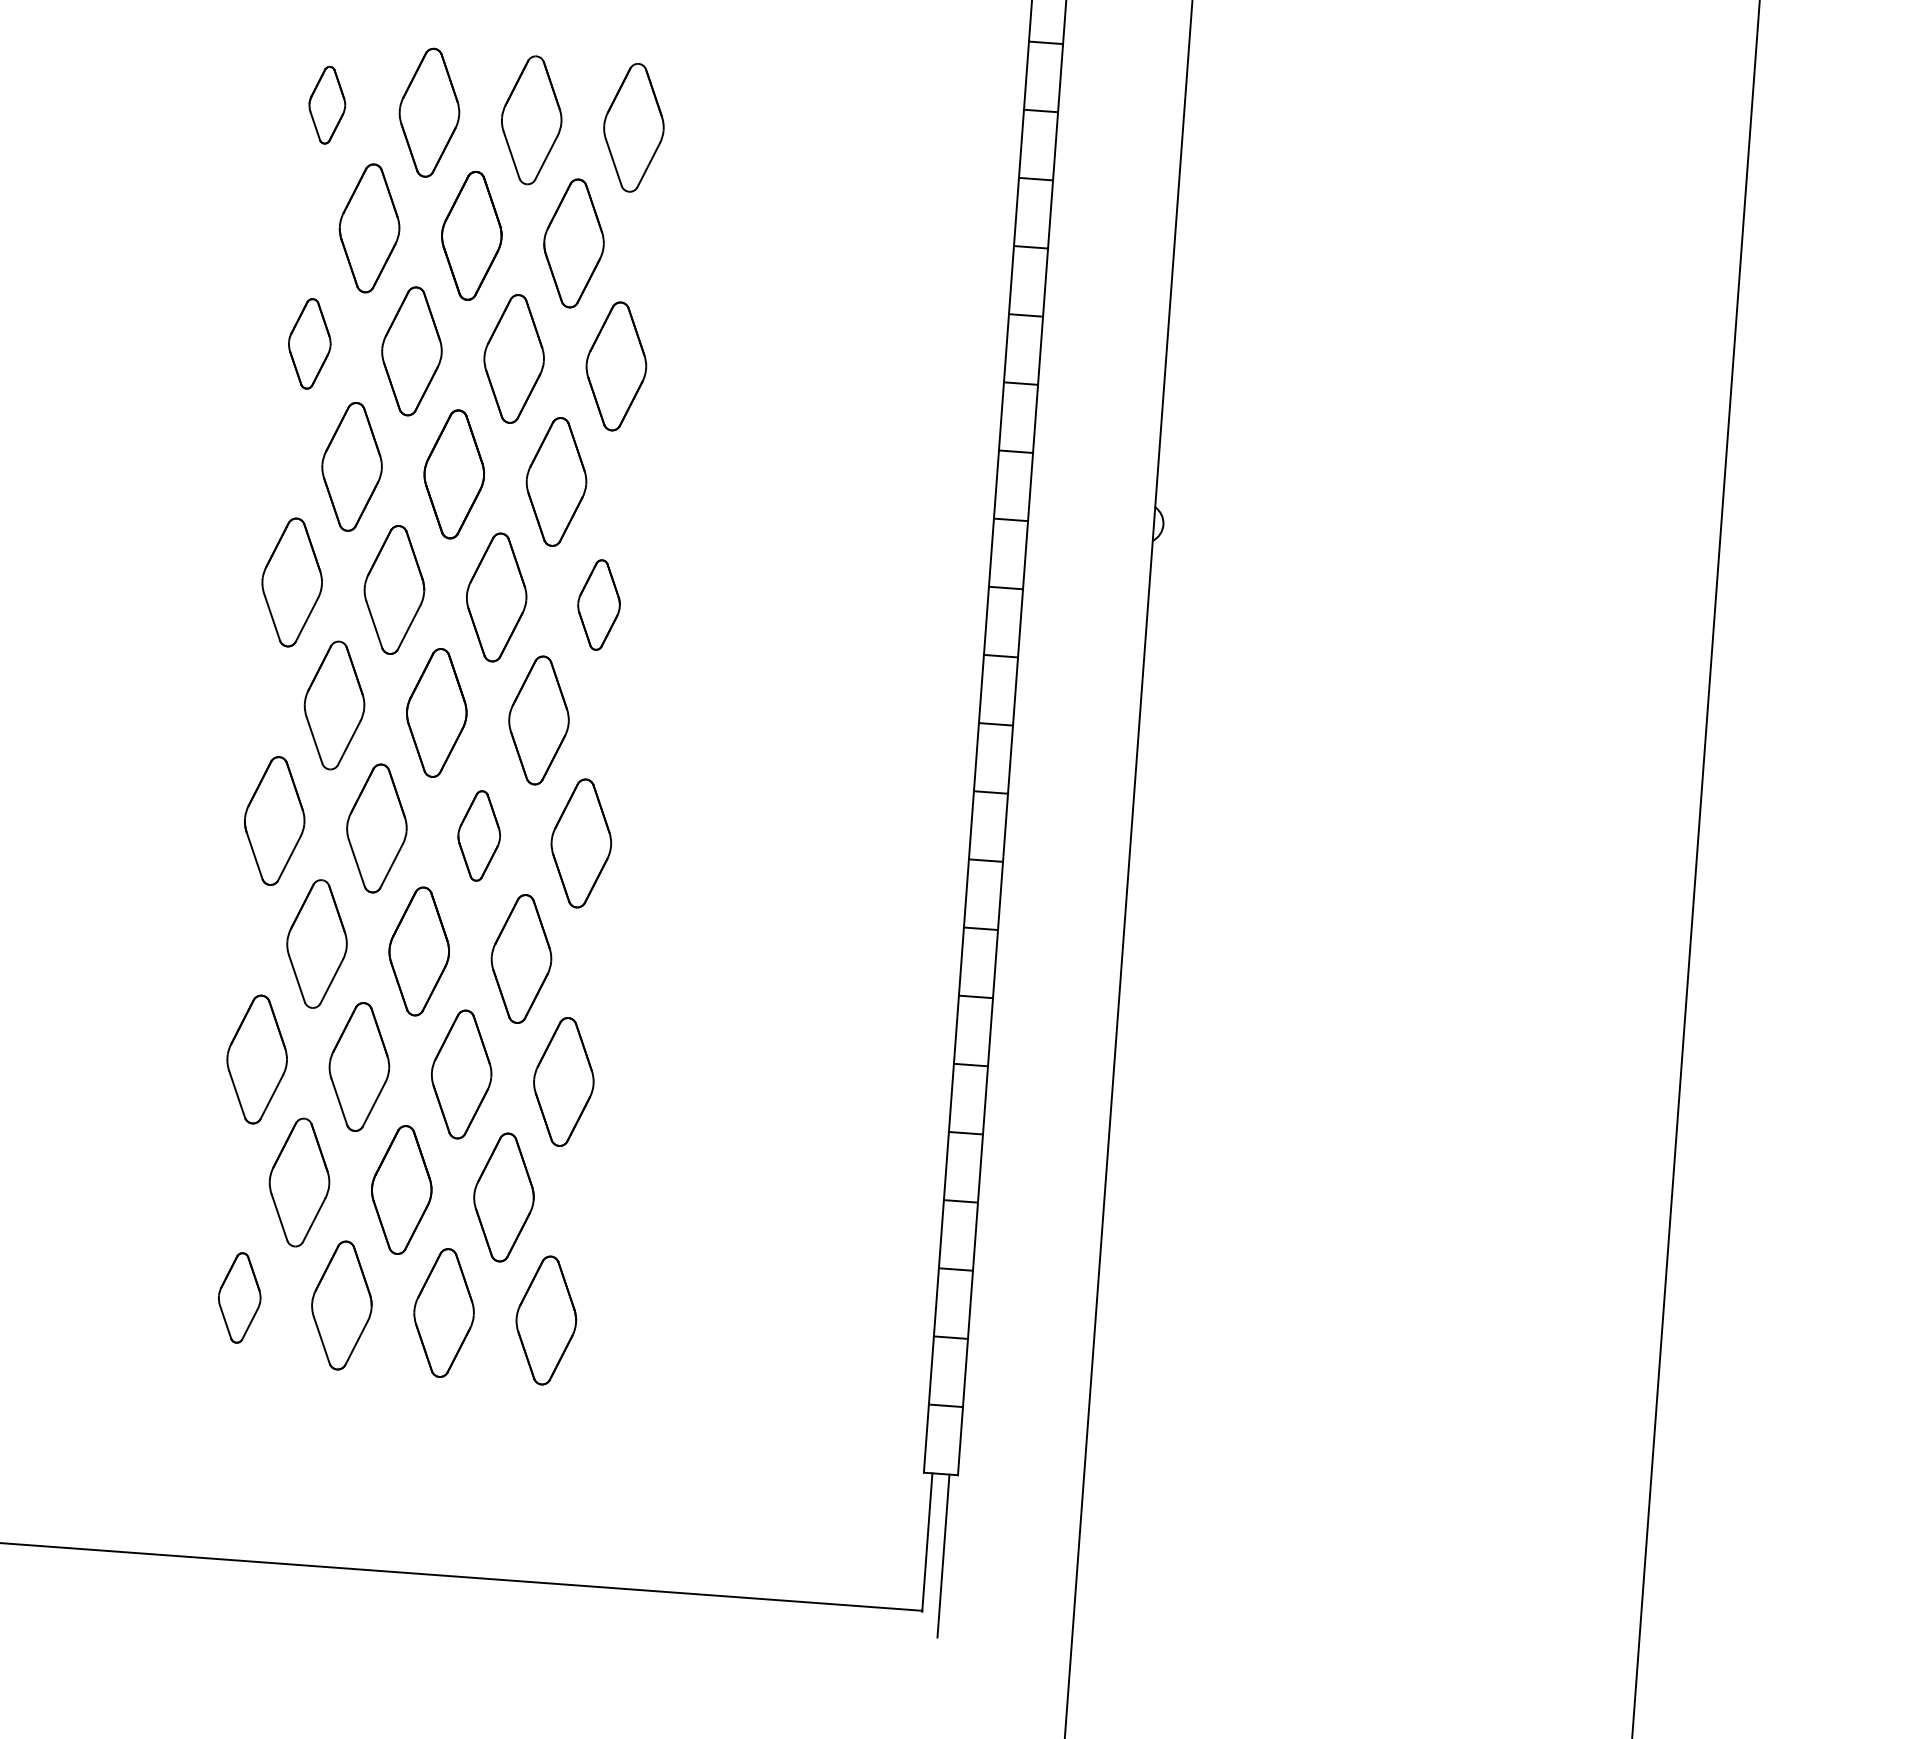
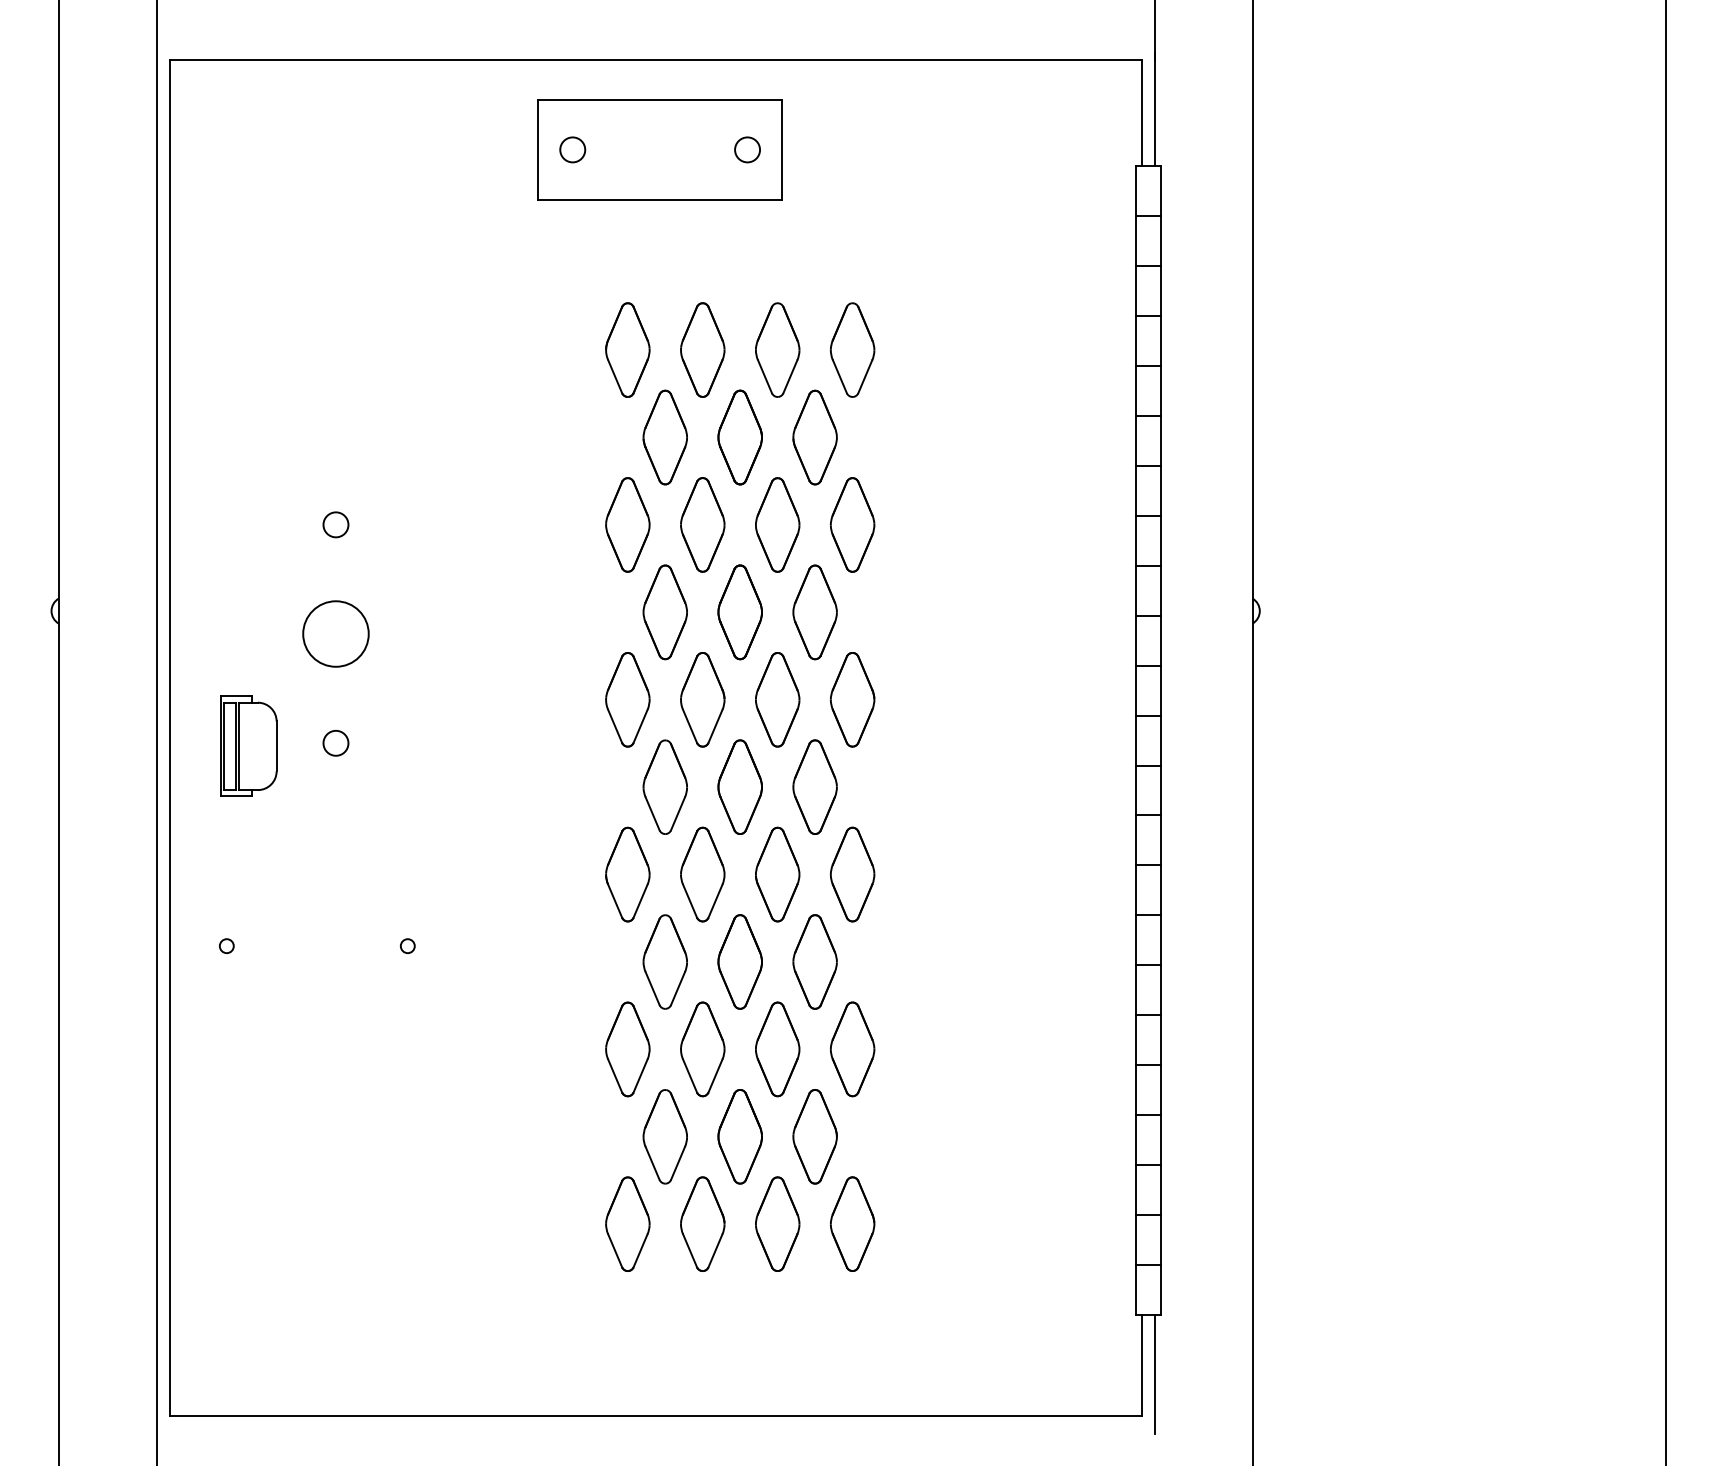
part: (326, 104) -> (627, 349), size x1.67
part: (309, 343) -> (627, 524), size x1.43
part: (598, 604) -> (852, 699), size x1.43
part: (478, 835) -> (777, 874), size x1.43
part: (239, 1297) -> (627, 1223), size x1.43

